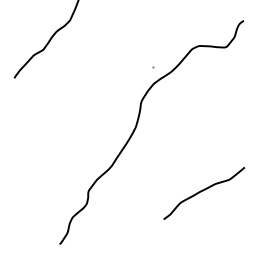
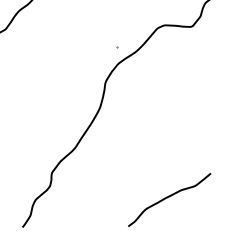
curve: (203, 191) -> (168, 197), moved

